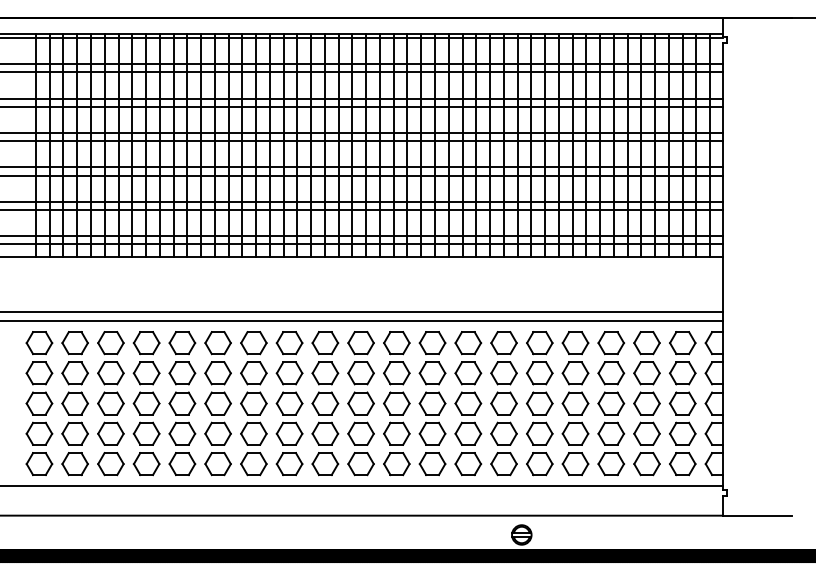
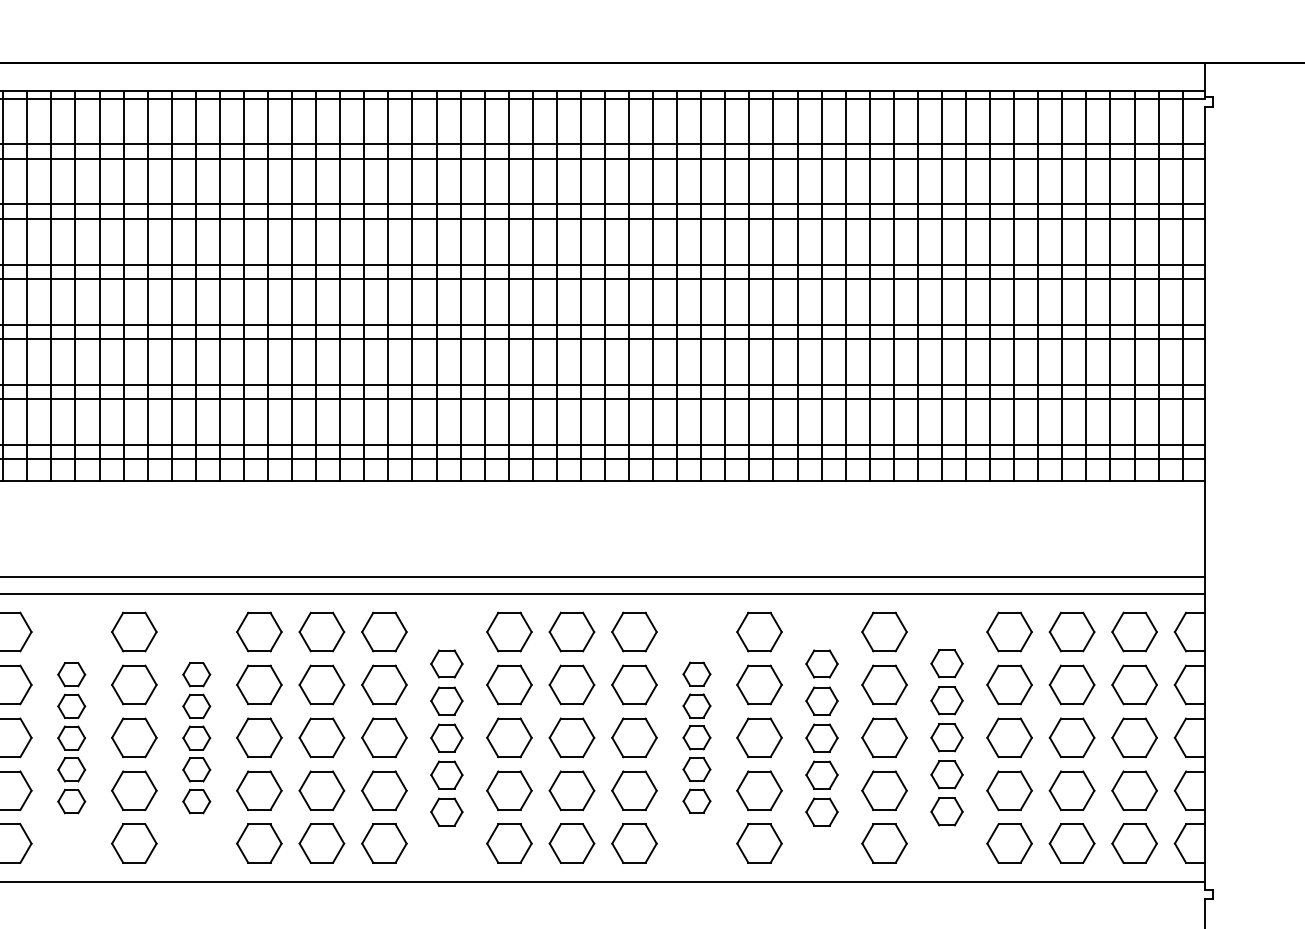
part: (74, 403) -> (70, 737), size x0.6
part: (146, 403) -> (196, 737), size x0.6
part: (289, 403) -> (446, 737), size x0.7
part: (432, 403) -> (696, 737), size x0.6
part: (503, 403) -> (821, 737), size x0.7
part: (575, 403) -> (947, 737), size x0.7

